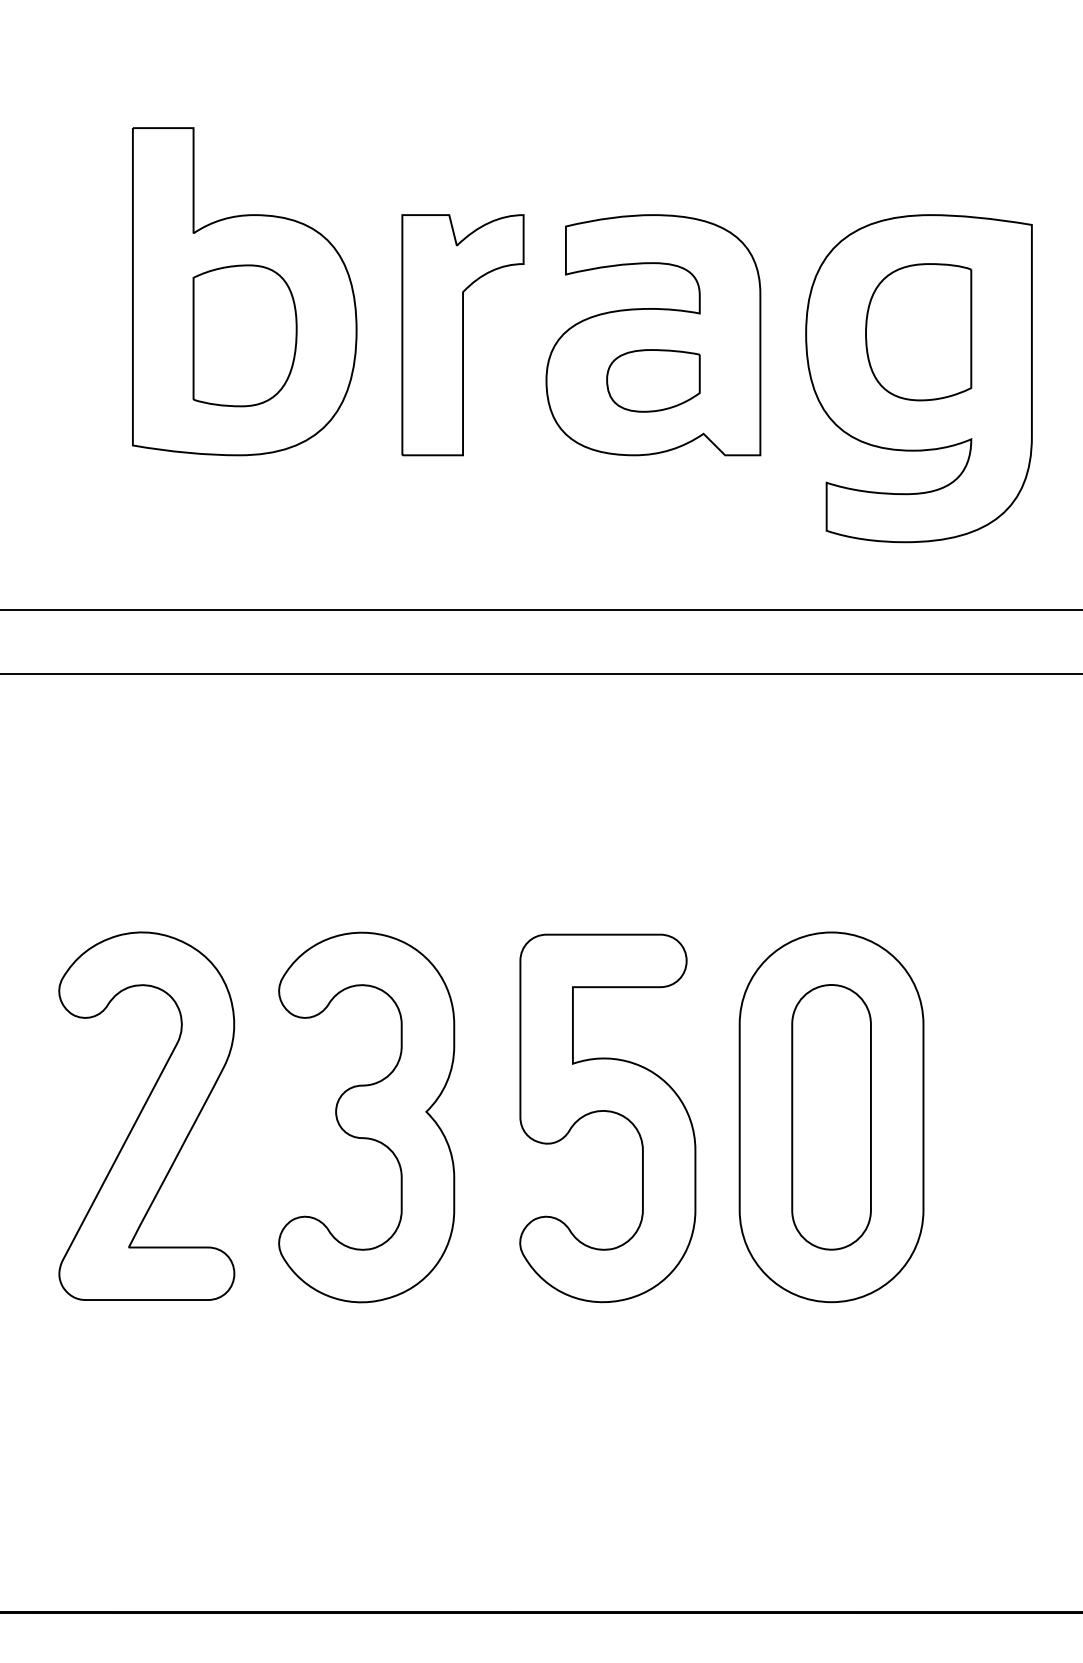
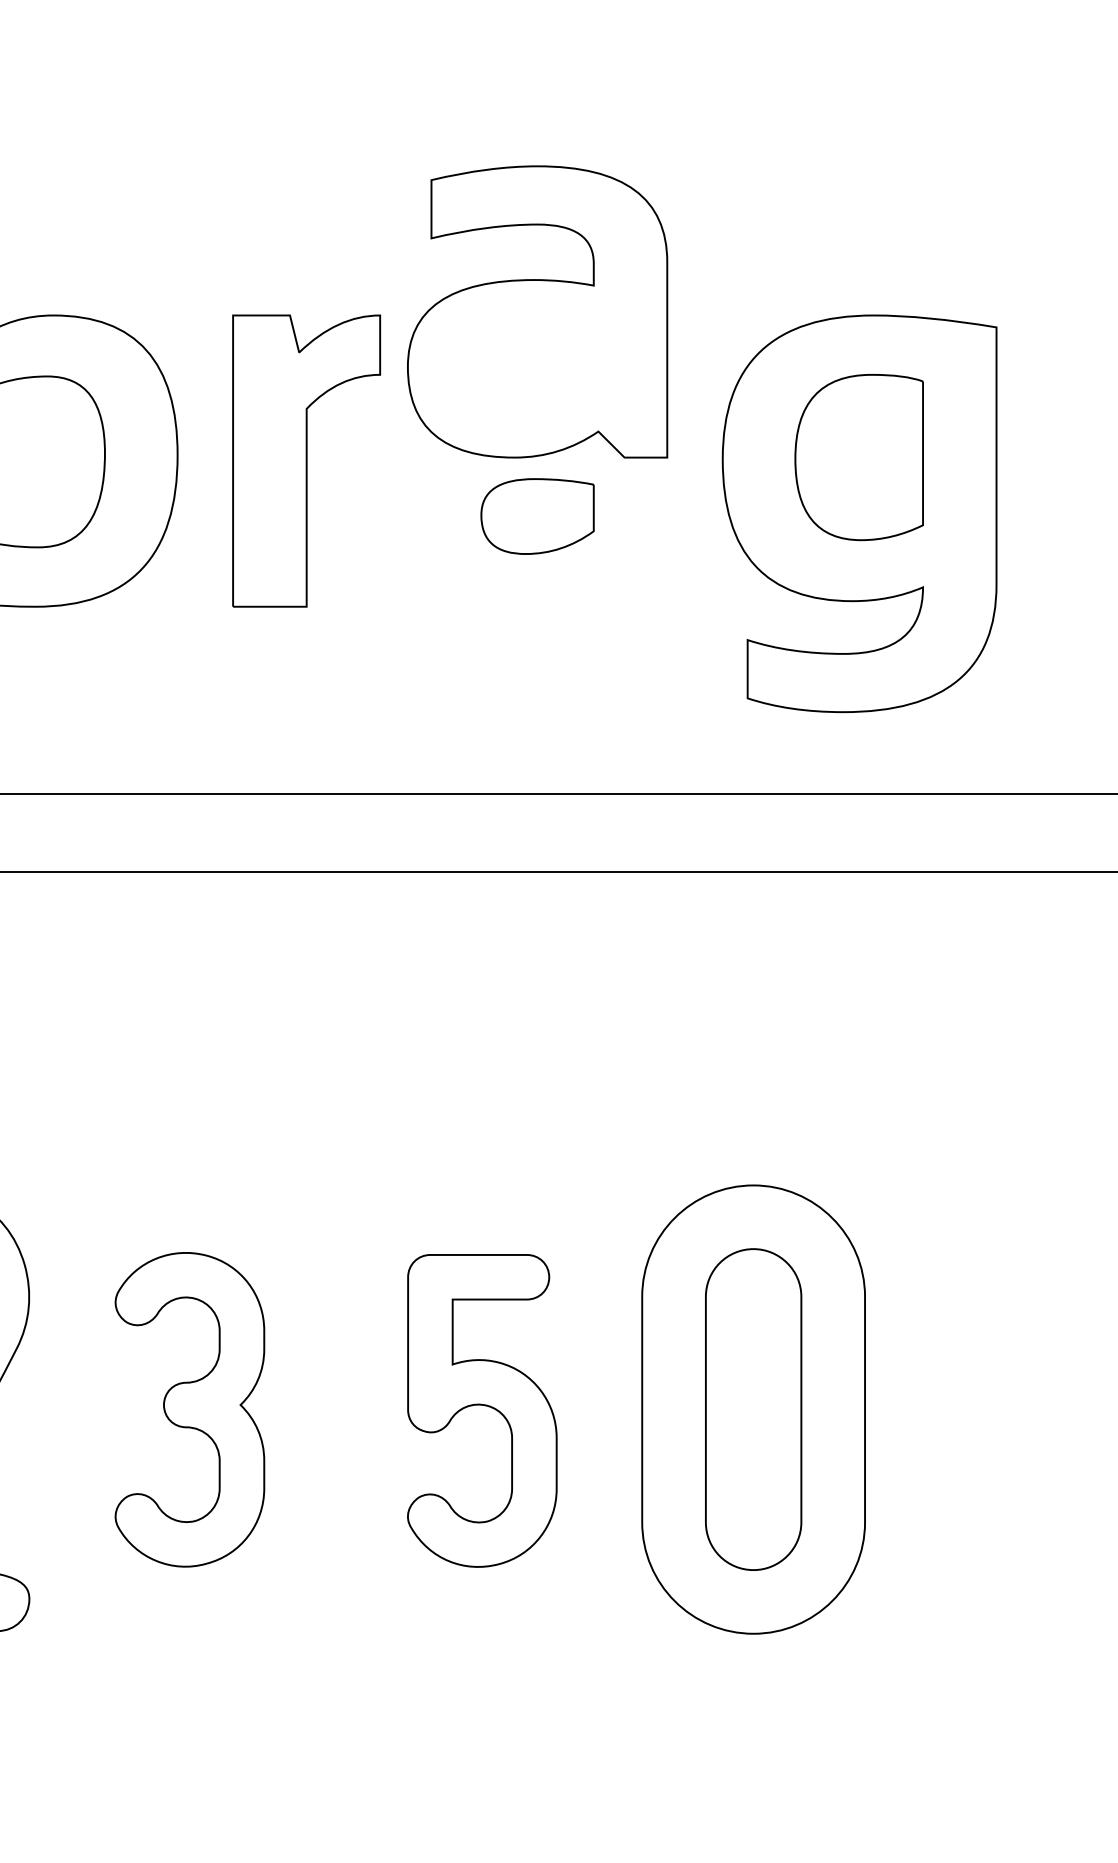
part: (653, 335) -> (537, 312), moved
part: (366, 1117) -> (189, 1409), size x0.7
part: (607, 1118) -> (481, 1411), size x0.7

